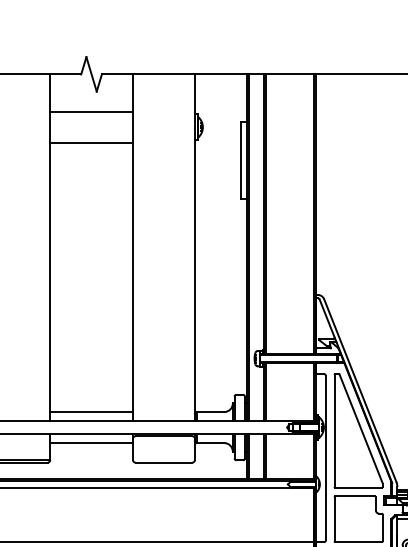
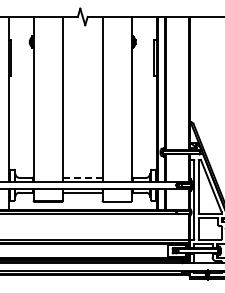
line: (90, 111) -> (82, 34), removed
line: (90, 142) -> (82, 49), removed
line: (90, 411) -> (82, 177), solid -> dashed

